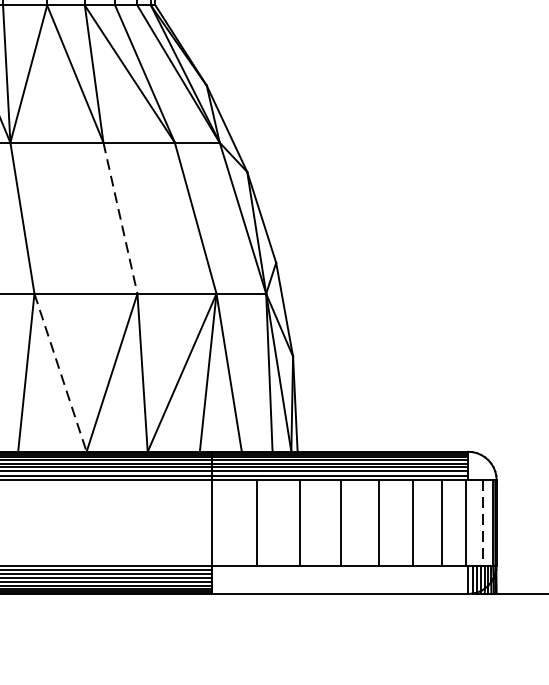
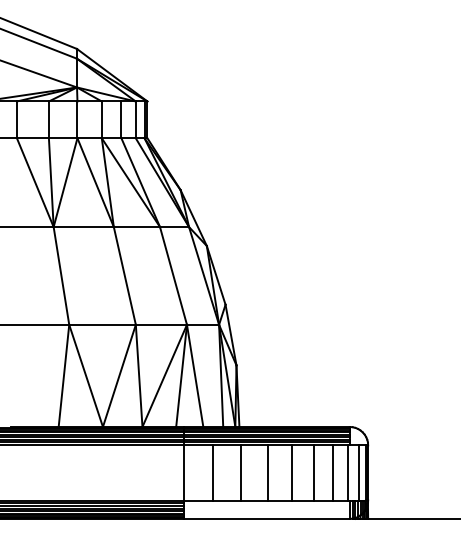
line: (119, 219) -> (124, 276), dashed -> solid
line: (61, 372) -> (86, 375), dashed -> solid
line: (483, 522) -> (359, 472), dashed -> solid

